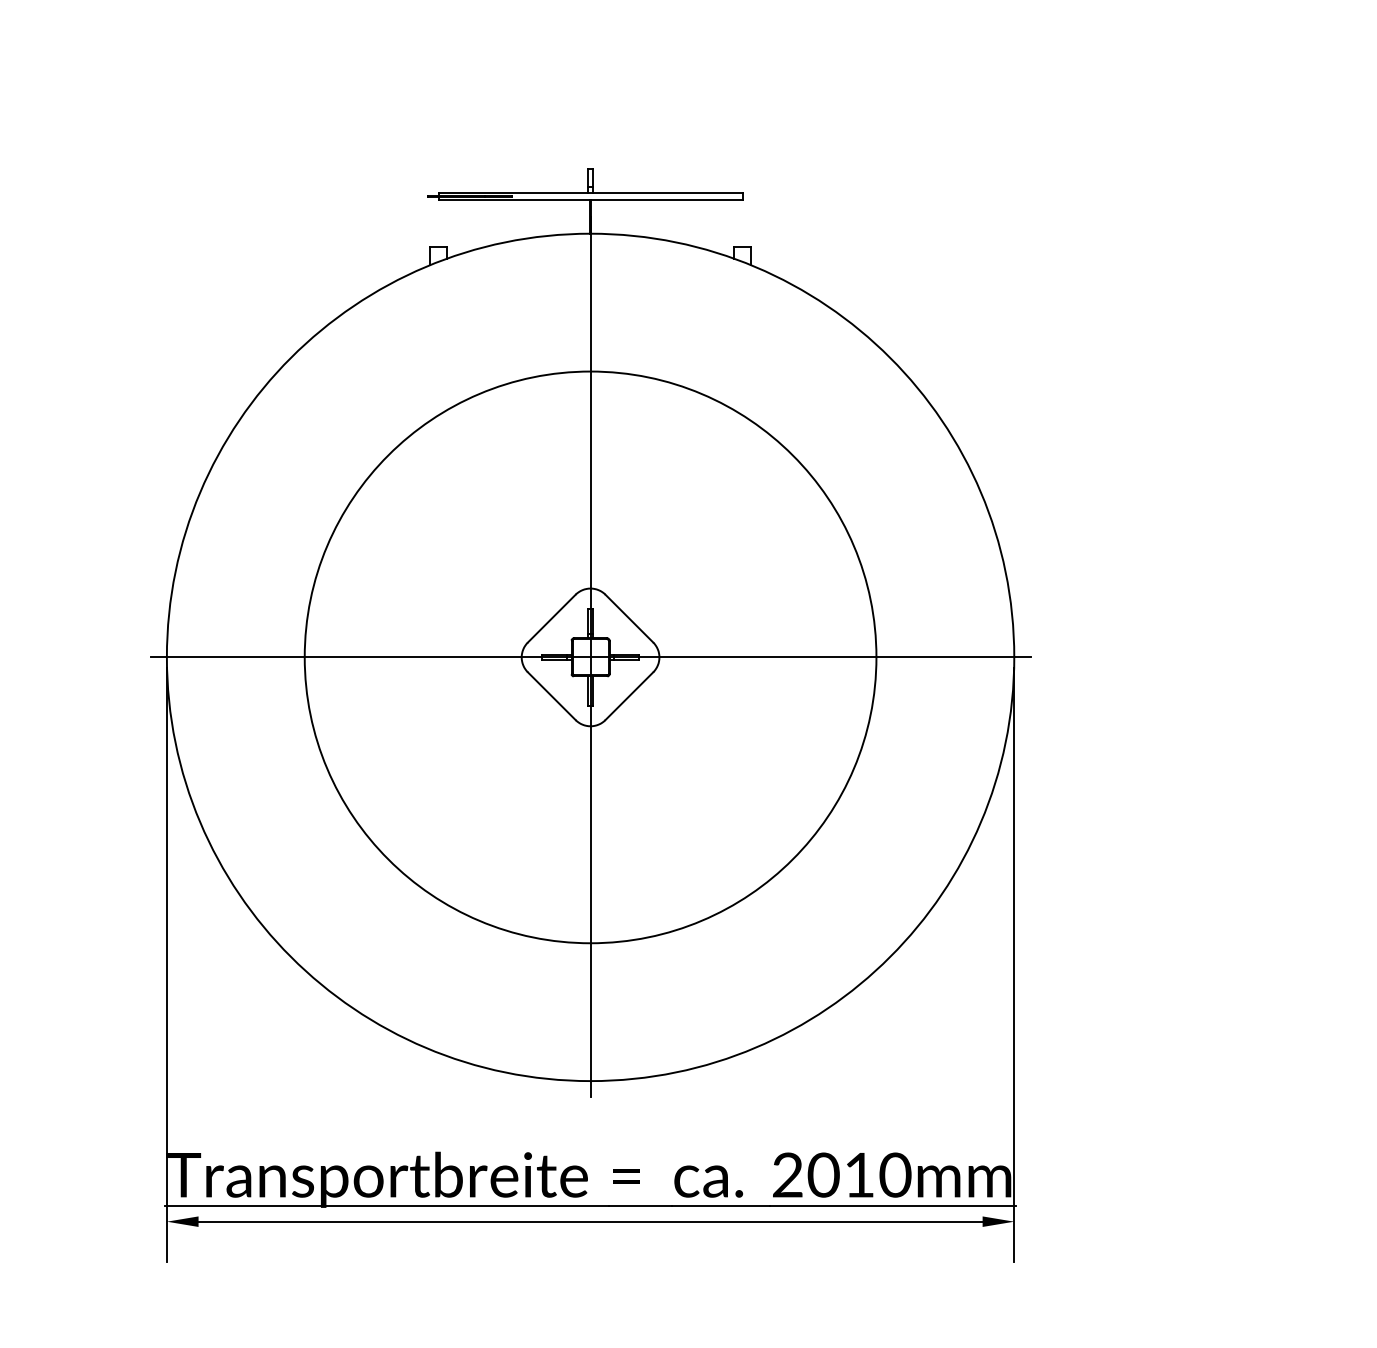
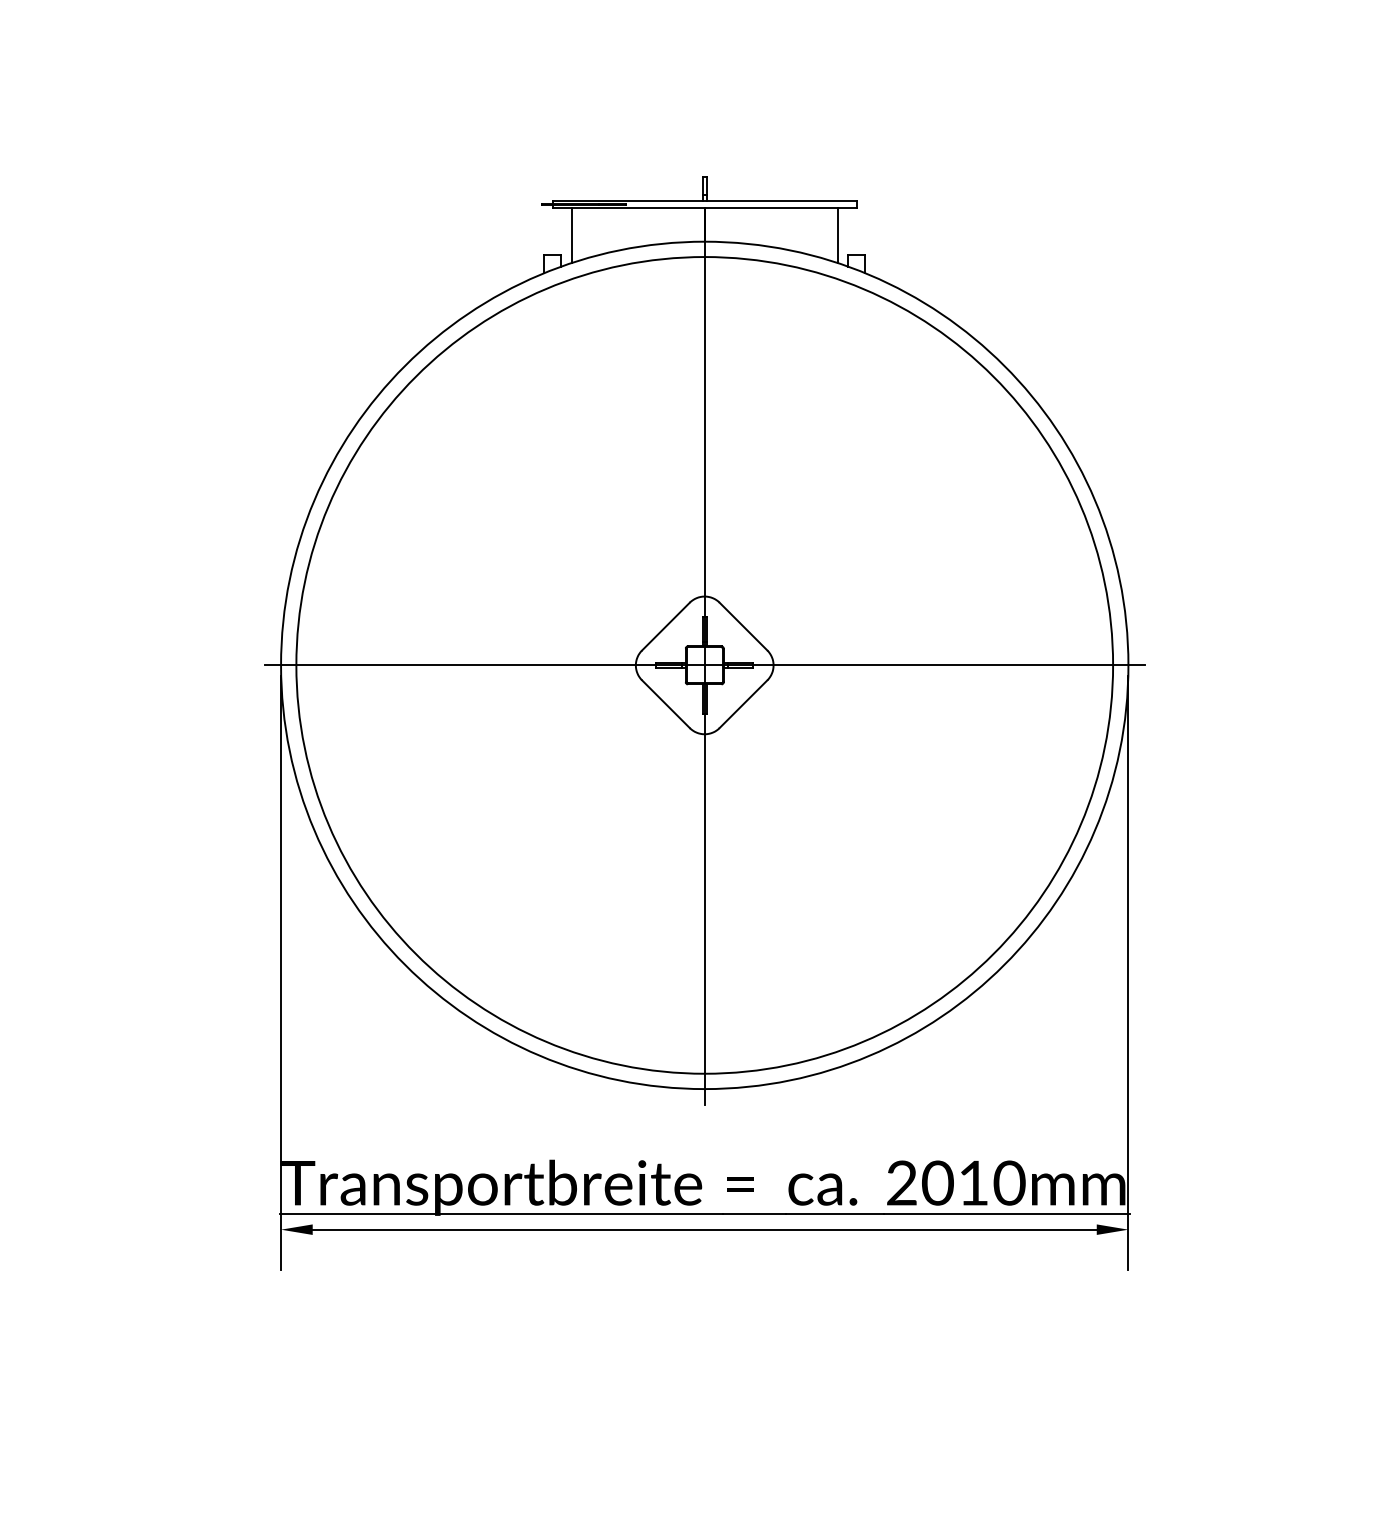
line: (457, 227) -> (571, 235), added
line: (723, 227) -> (837, 235), added
circle: (590, 657) -> (704, 665), size x1.43

